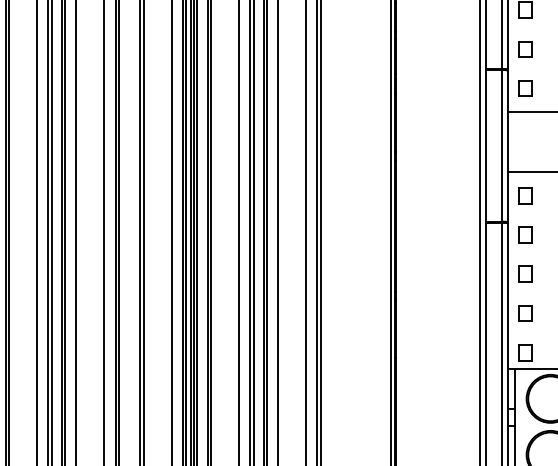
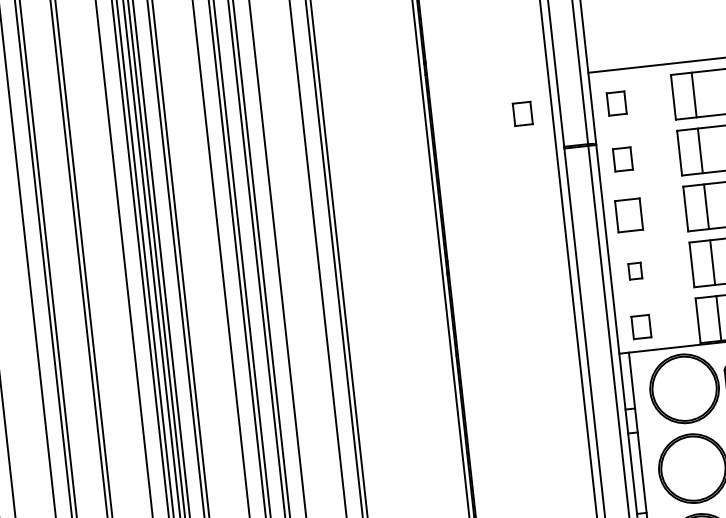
part: (459, 195) -> (522, 113), added
part: (525, 273) -> (629, 214), size x1.4
part: (525, 313) -> (635, 271), size x0.7

